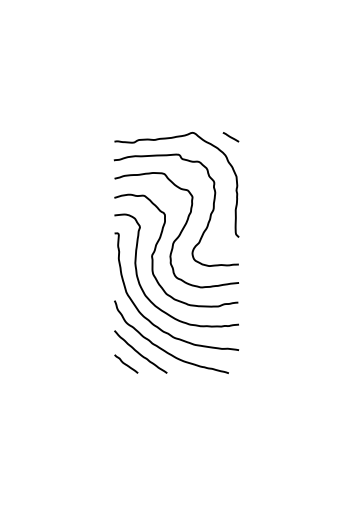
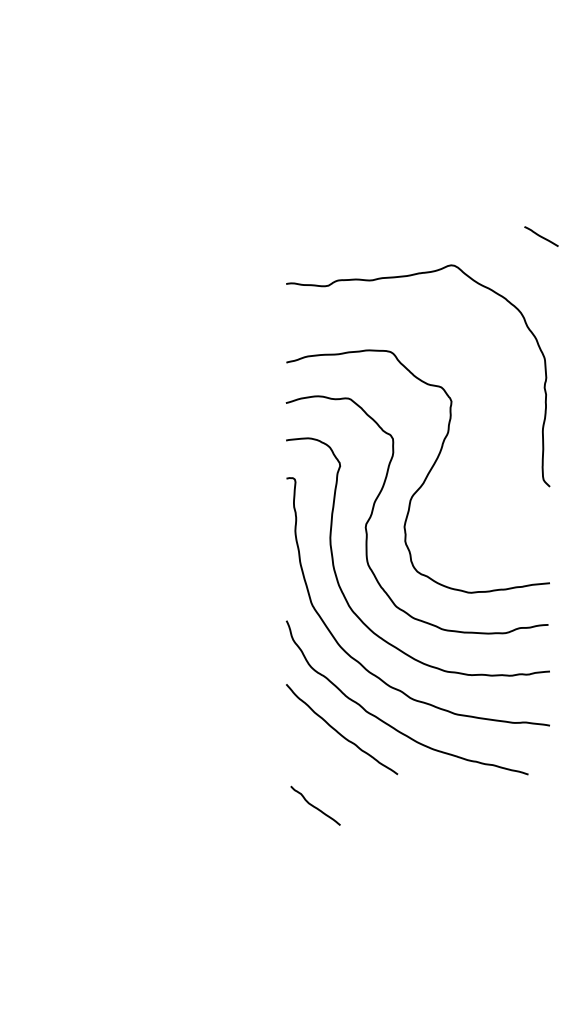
line: (230, 137) -> (540, 237), moved
curve: (209, 215) -> (487, 440), removed
line: (126, 363) -> (315, 804), moved

